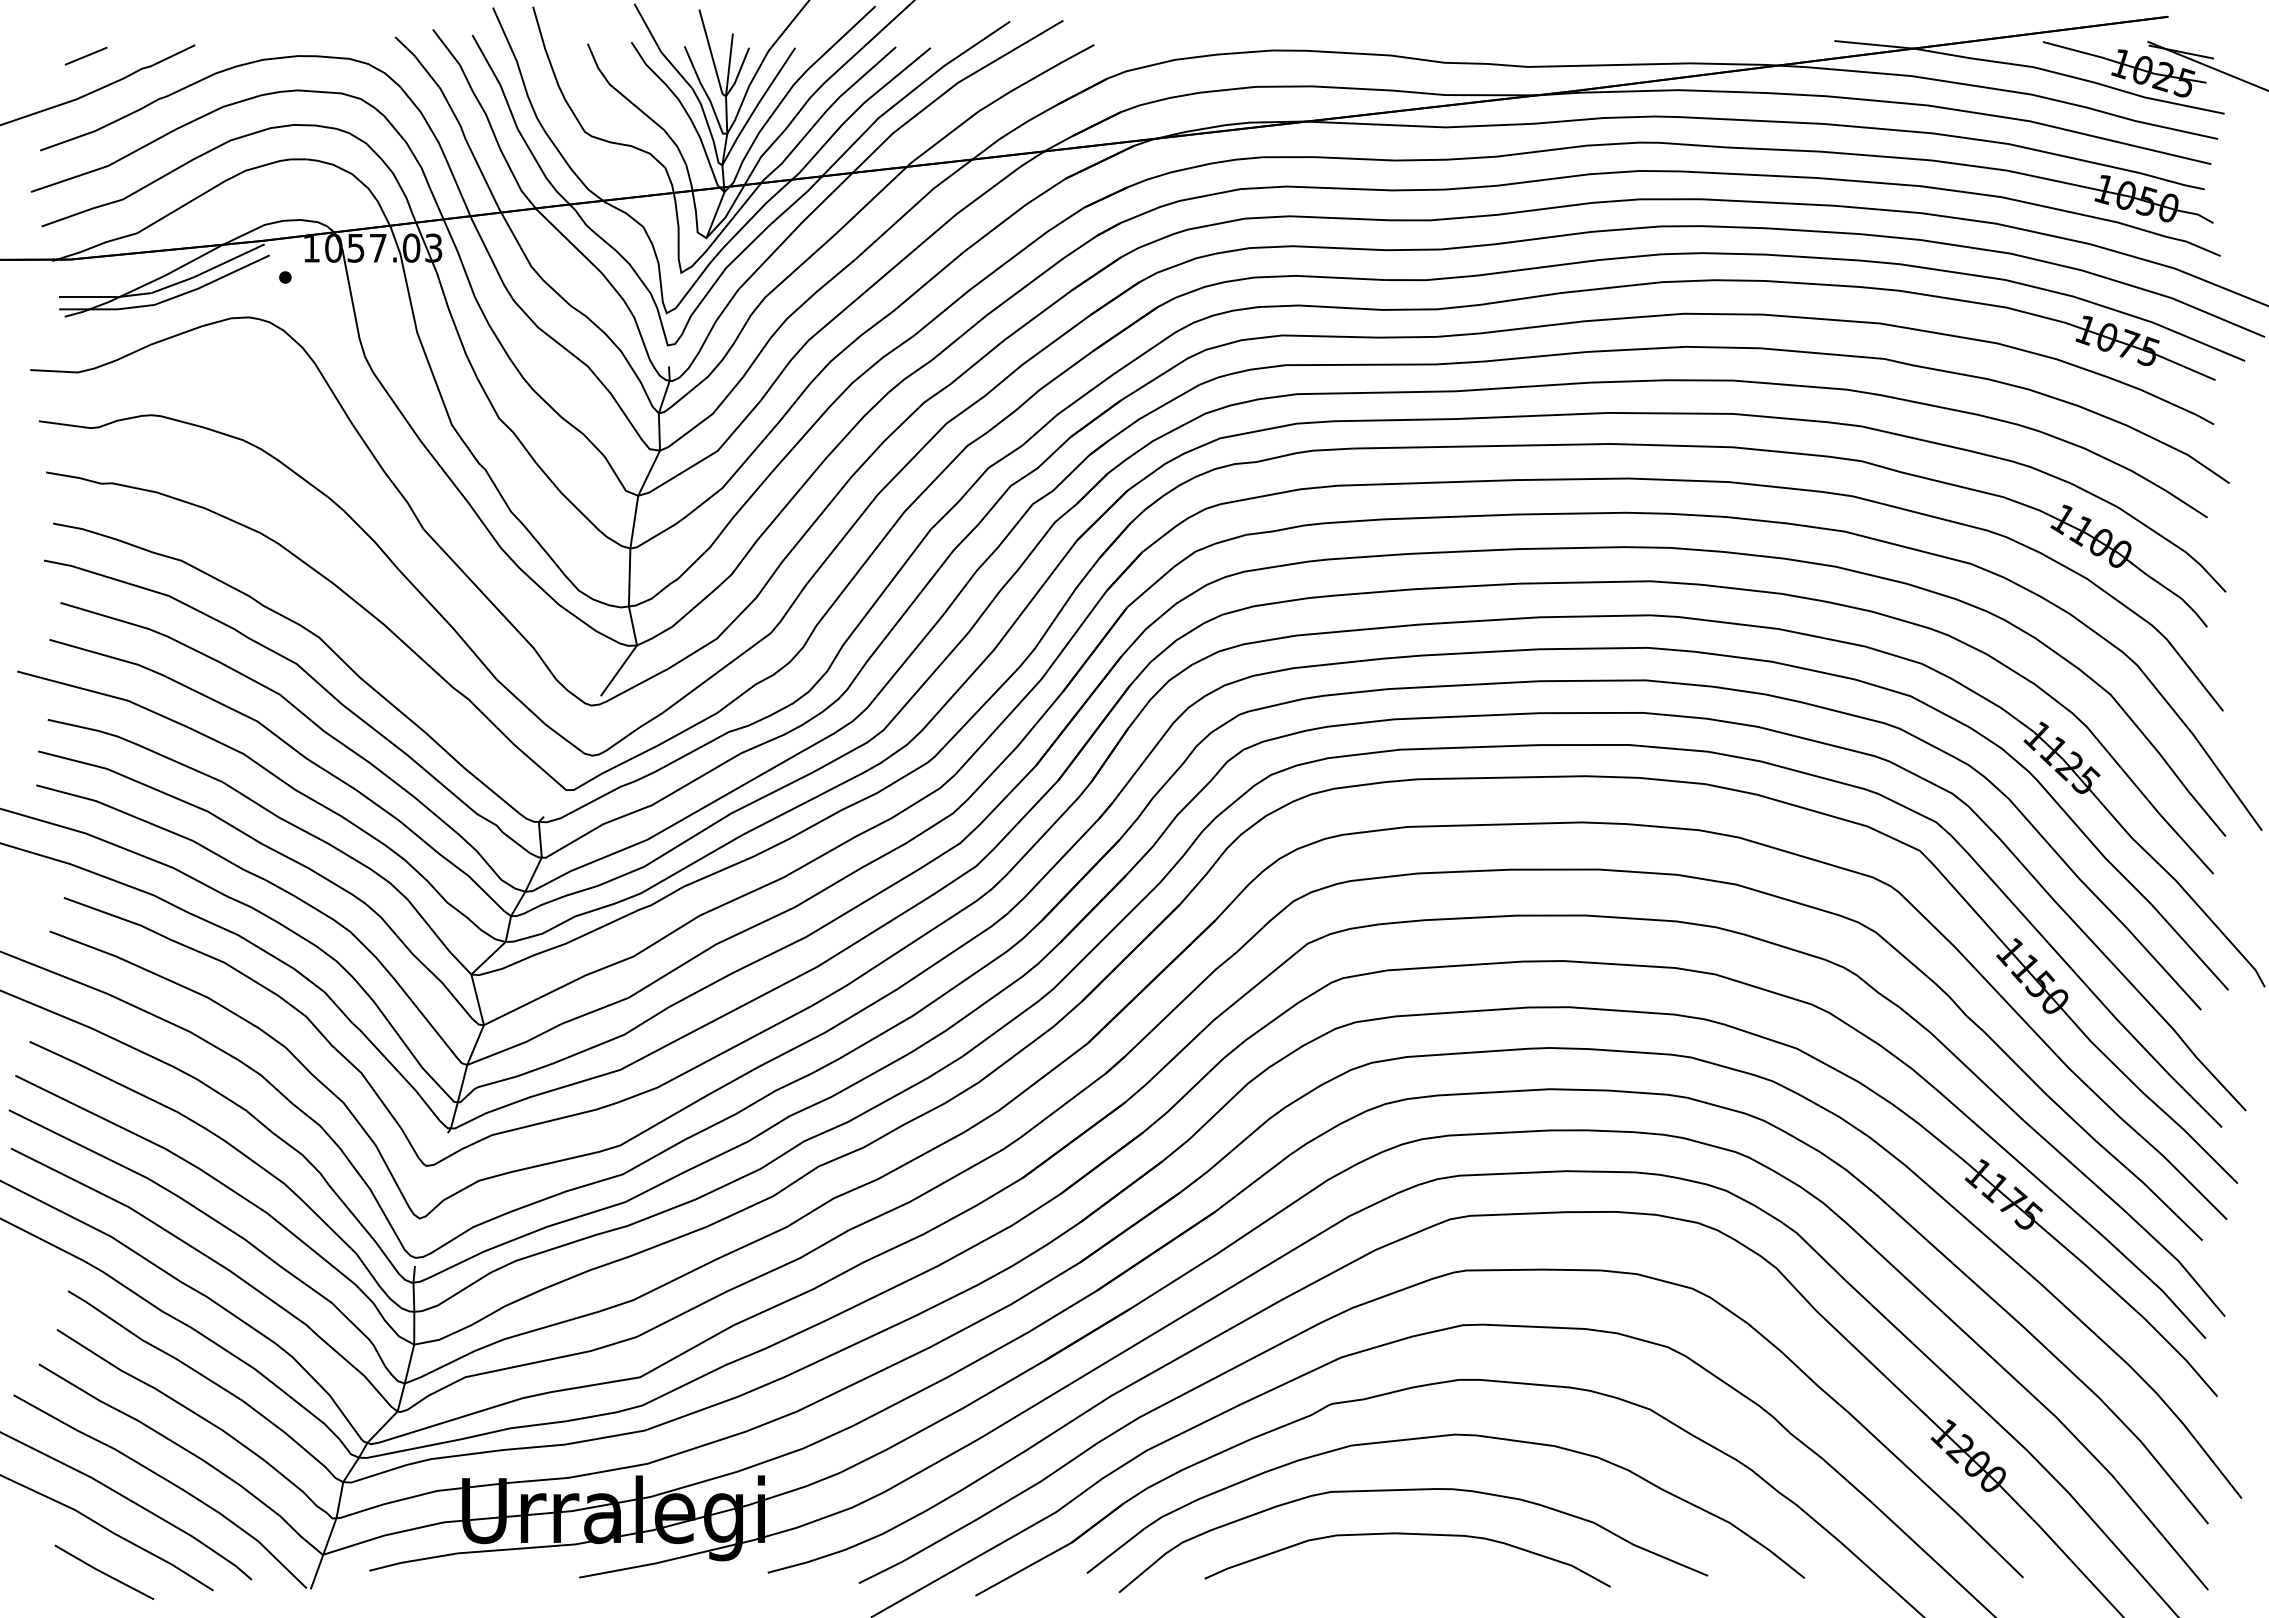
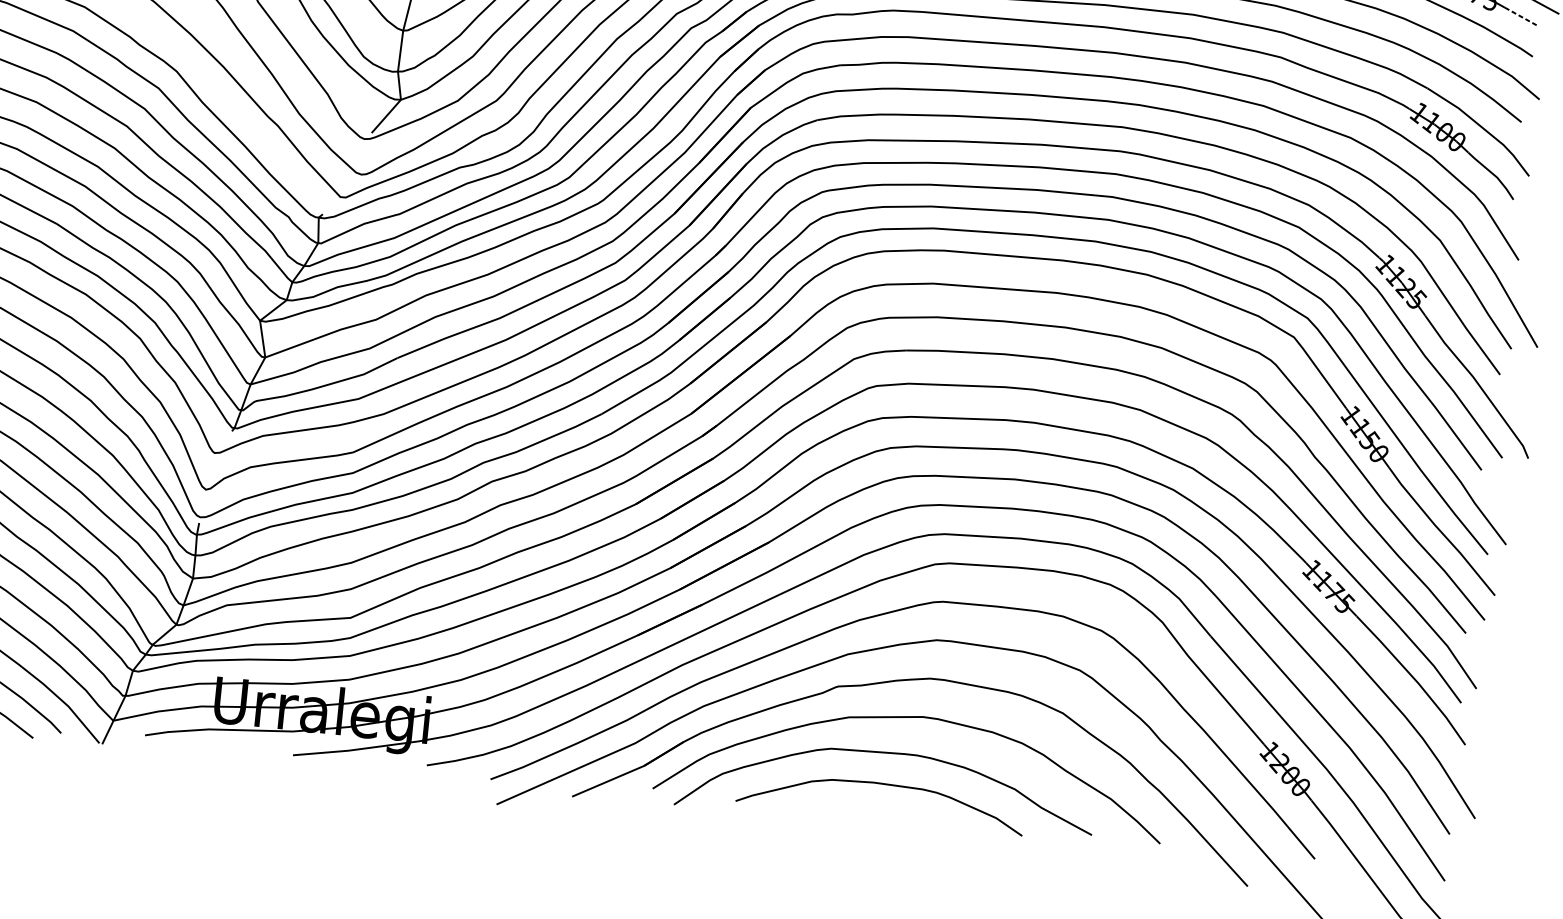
line: (2191, 369) -> (1520, 16), solid -> dashed

